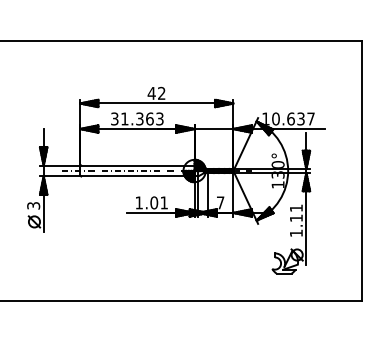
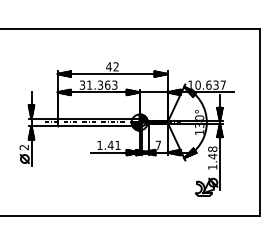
text: (153, 203) -> (110, 145), 1.01 -> 1.41
text: (33, 205) -> (24, 147), 3 -> 2
text: (296, 212) -> (212, 152), 1.11 -> 1.48

